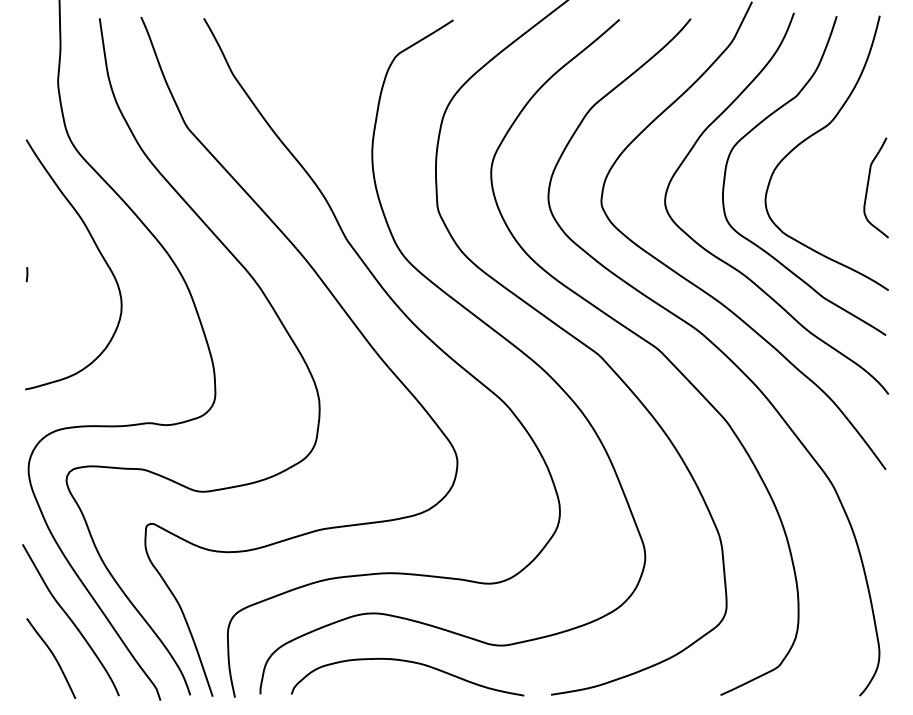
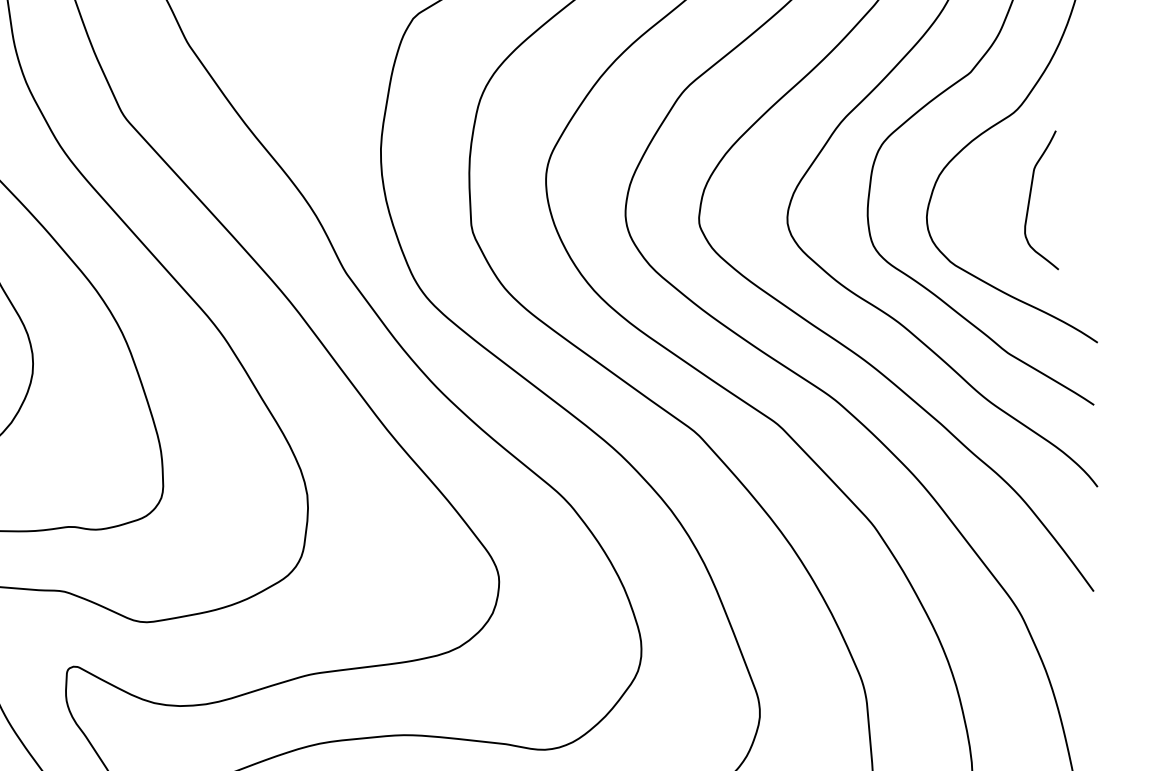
curve: (868, 187) -> (1030, 199), moved

